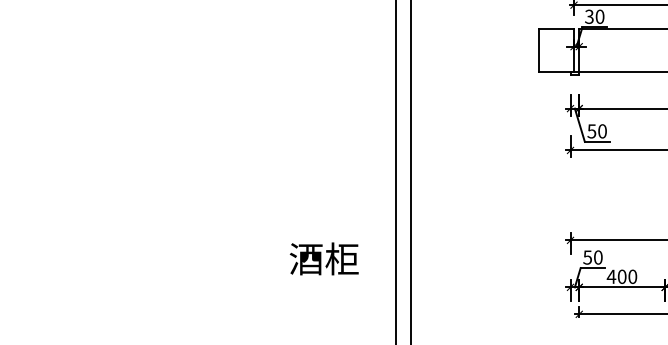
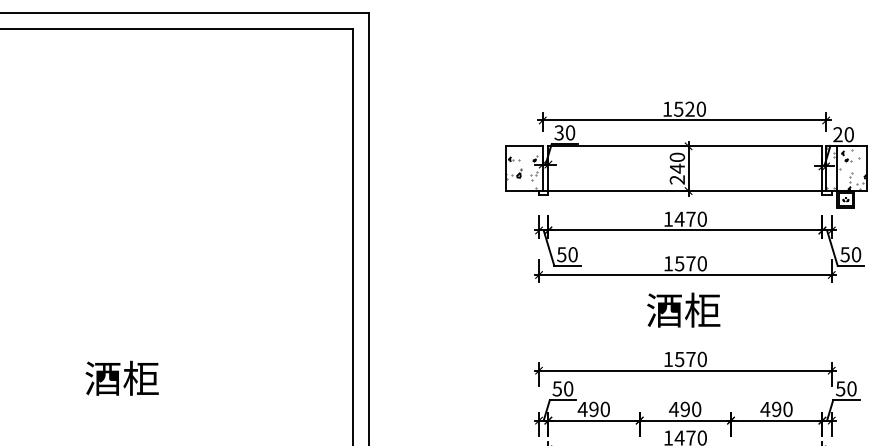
hatch: (555, 53) -> (523, 171), added
text: (323, 258) -> (121, 377), moved
text: (621, 276) -> (593, 409), 400 -> 490

